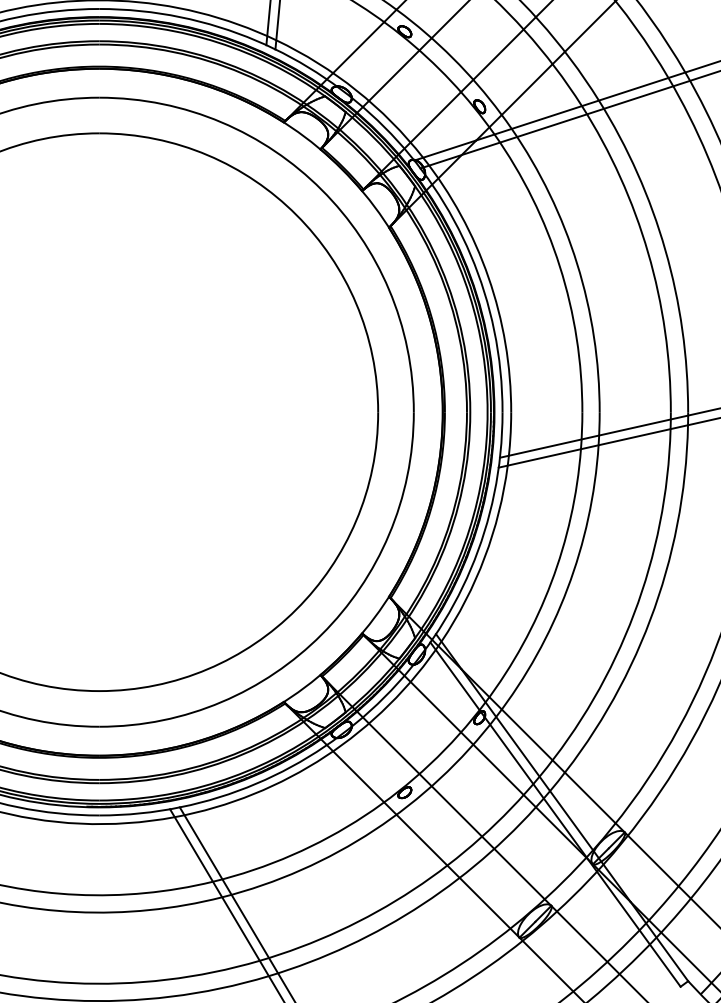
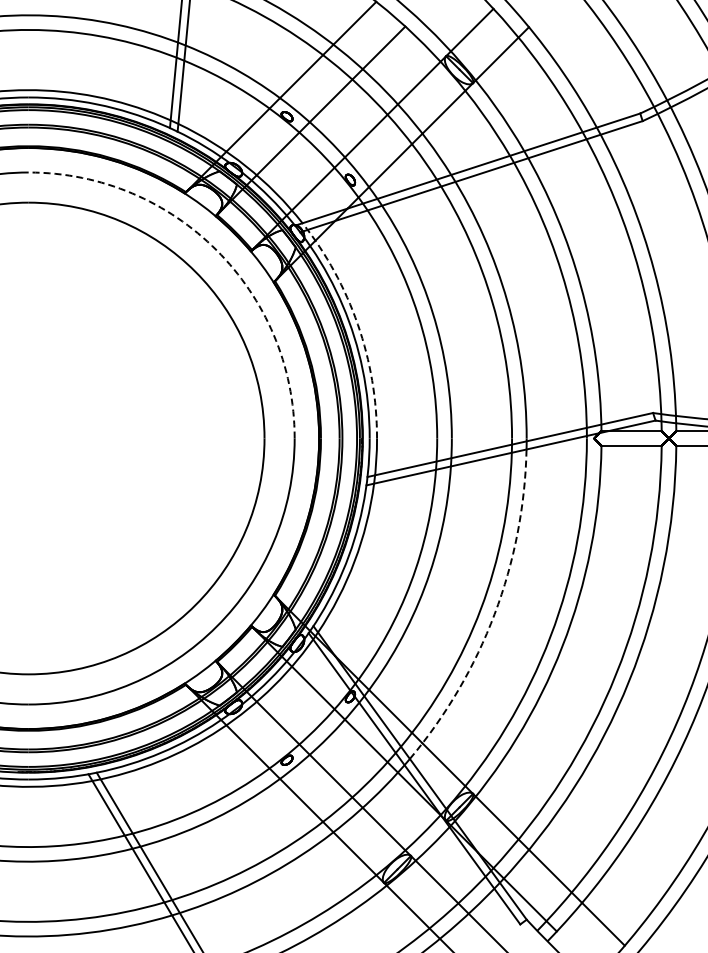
arc: (321, 189) -> (216, 250), solid -> dashed
arc: (488, 277) -> (357, 324), solid -> dashed
arc: (650, 620) -> (494, 614), solid -> dashed

